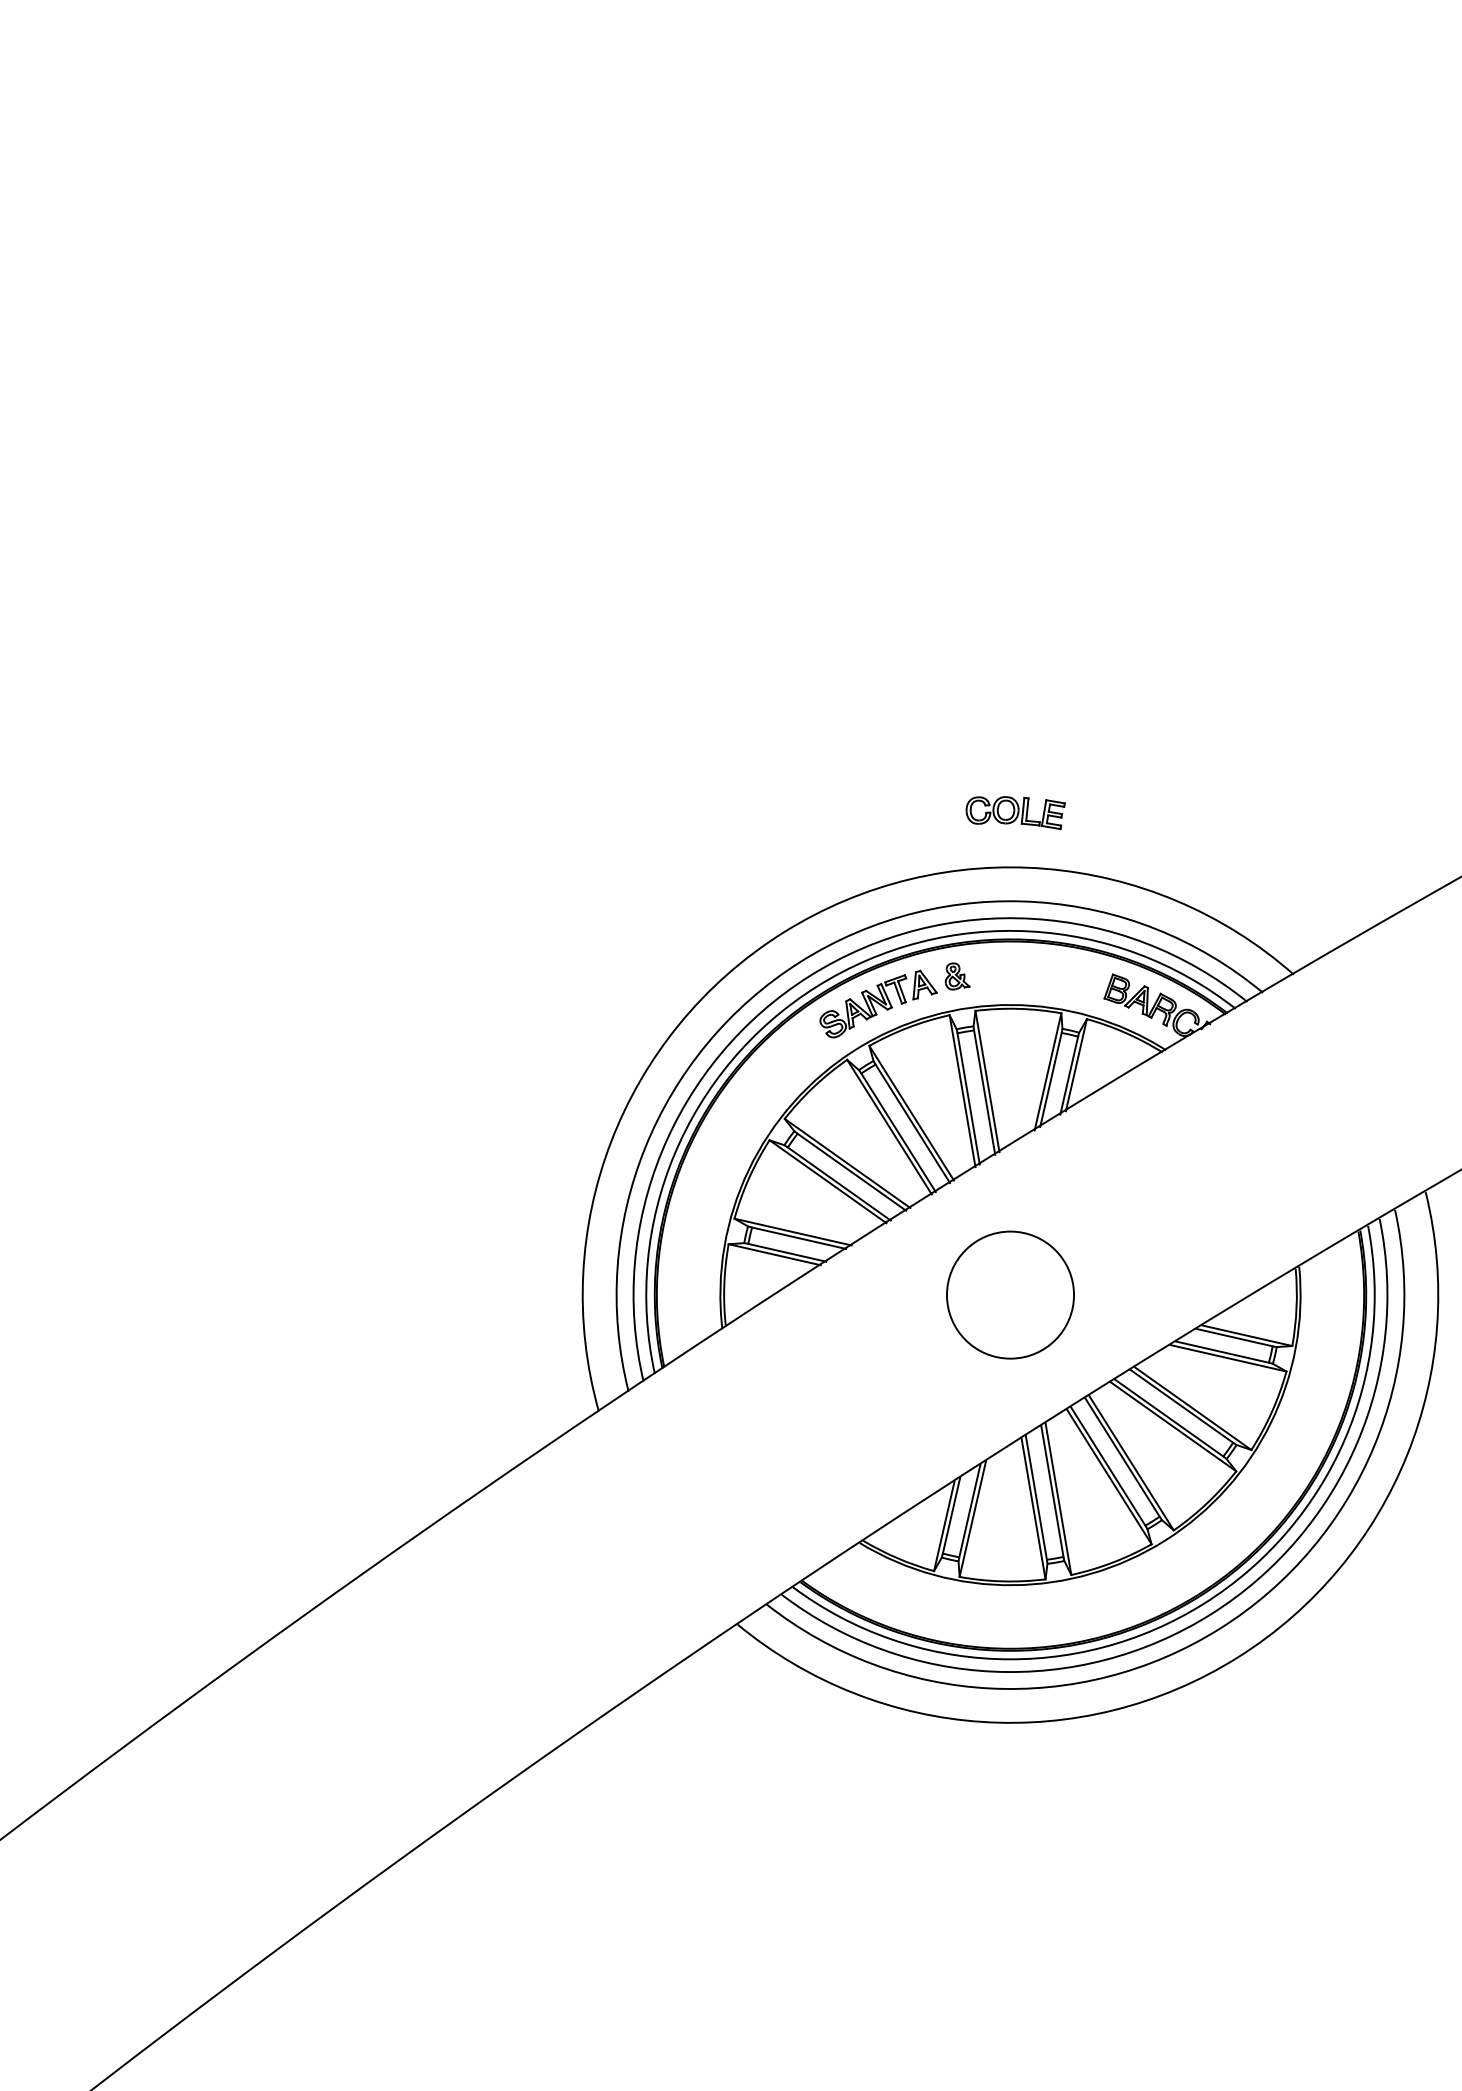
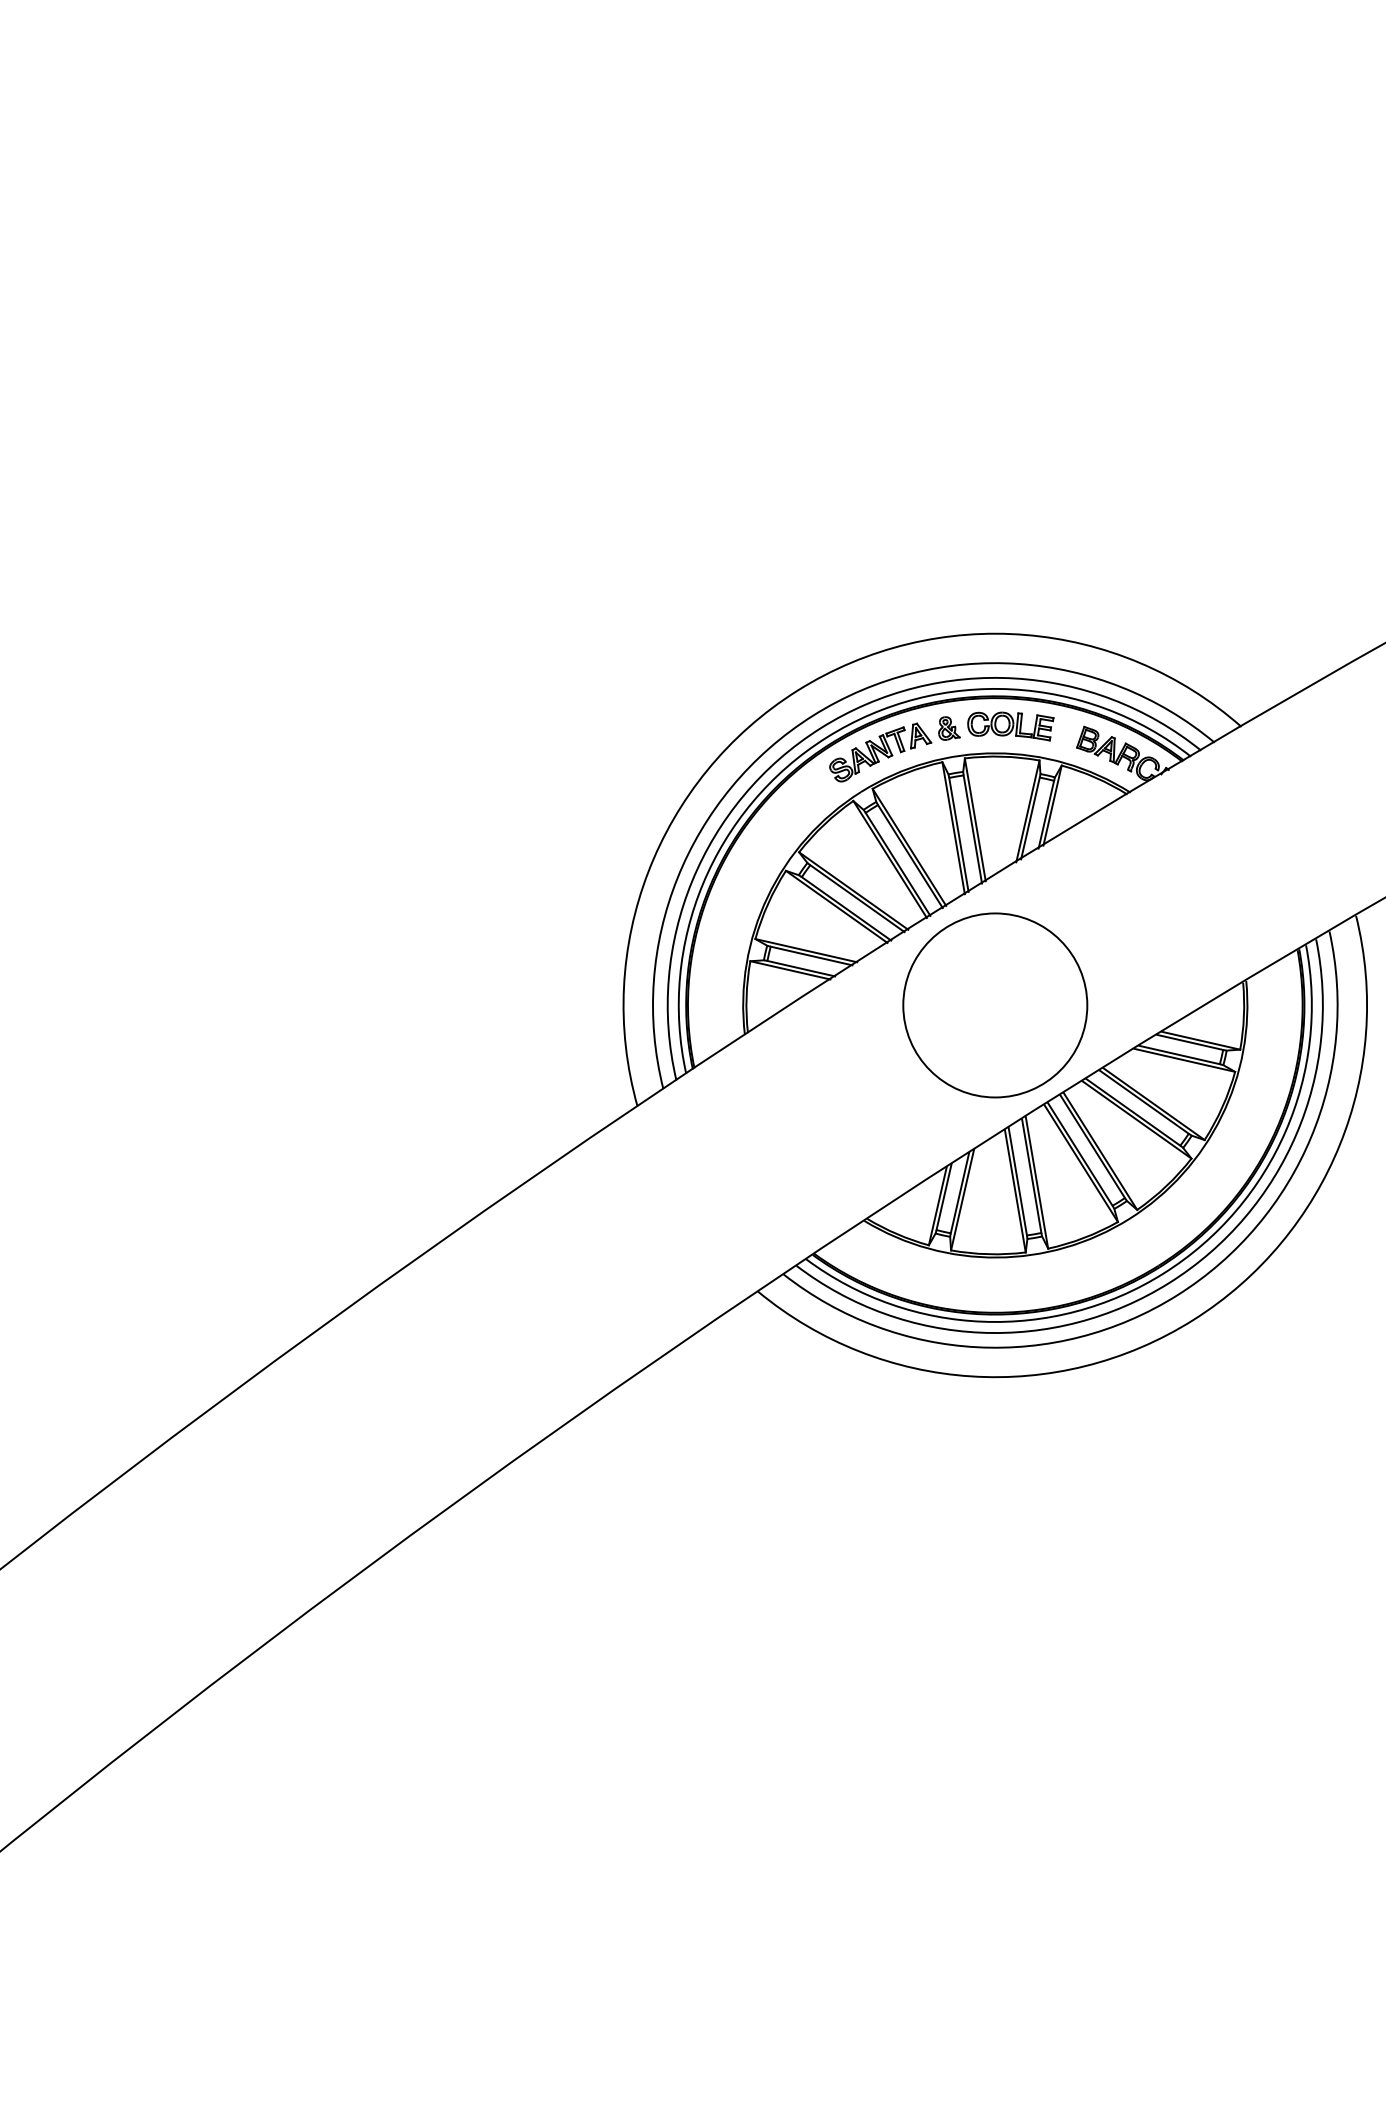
part: (1015, 813) -> (1010, 726), moved
circle: (1010, 1295) -> (995, 1005), size x1.67

